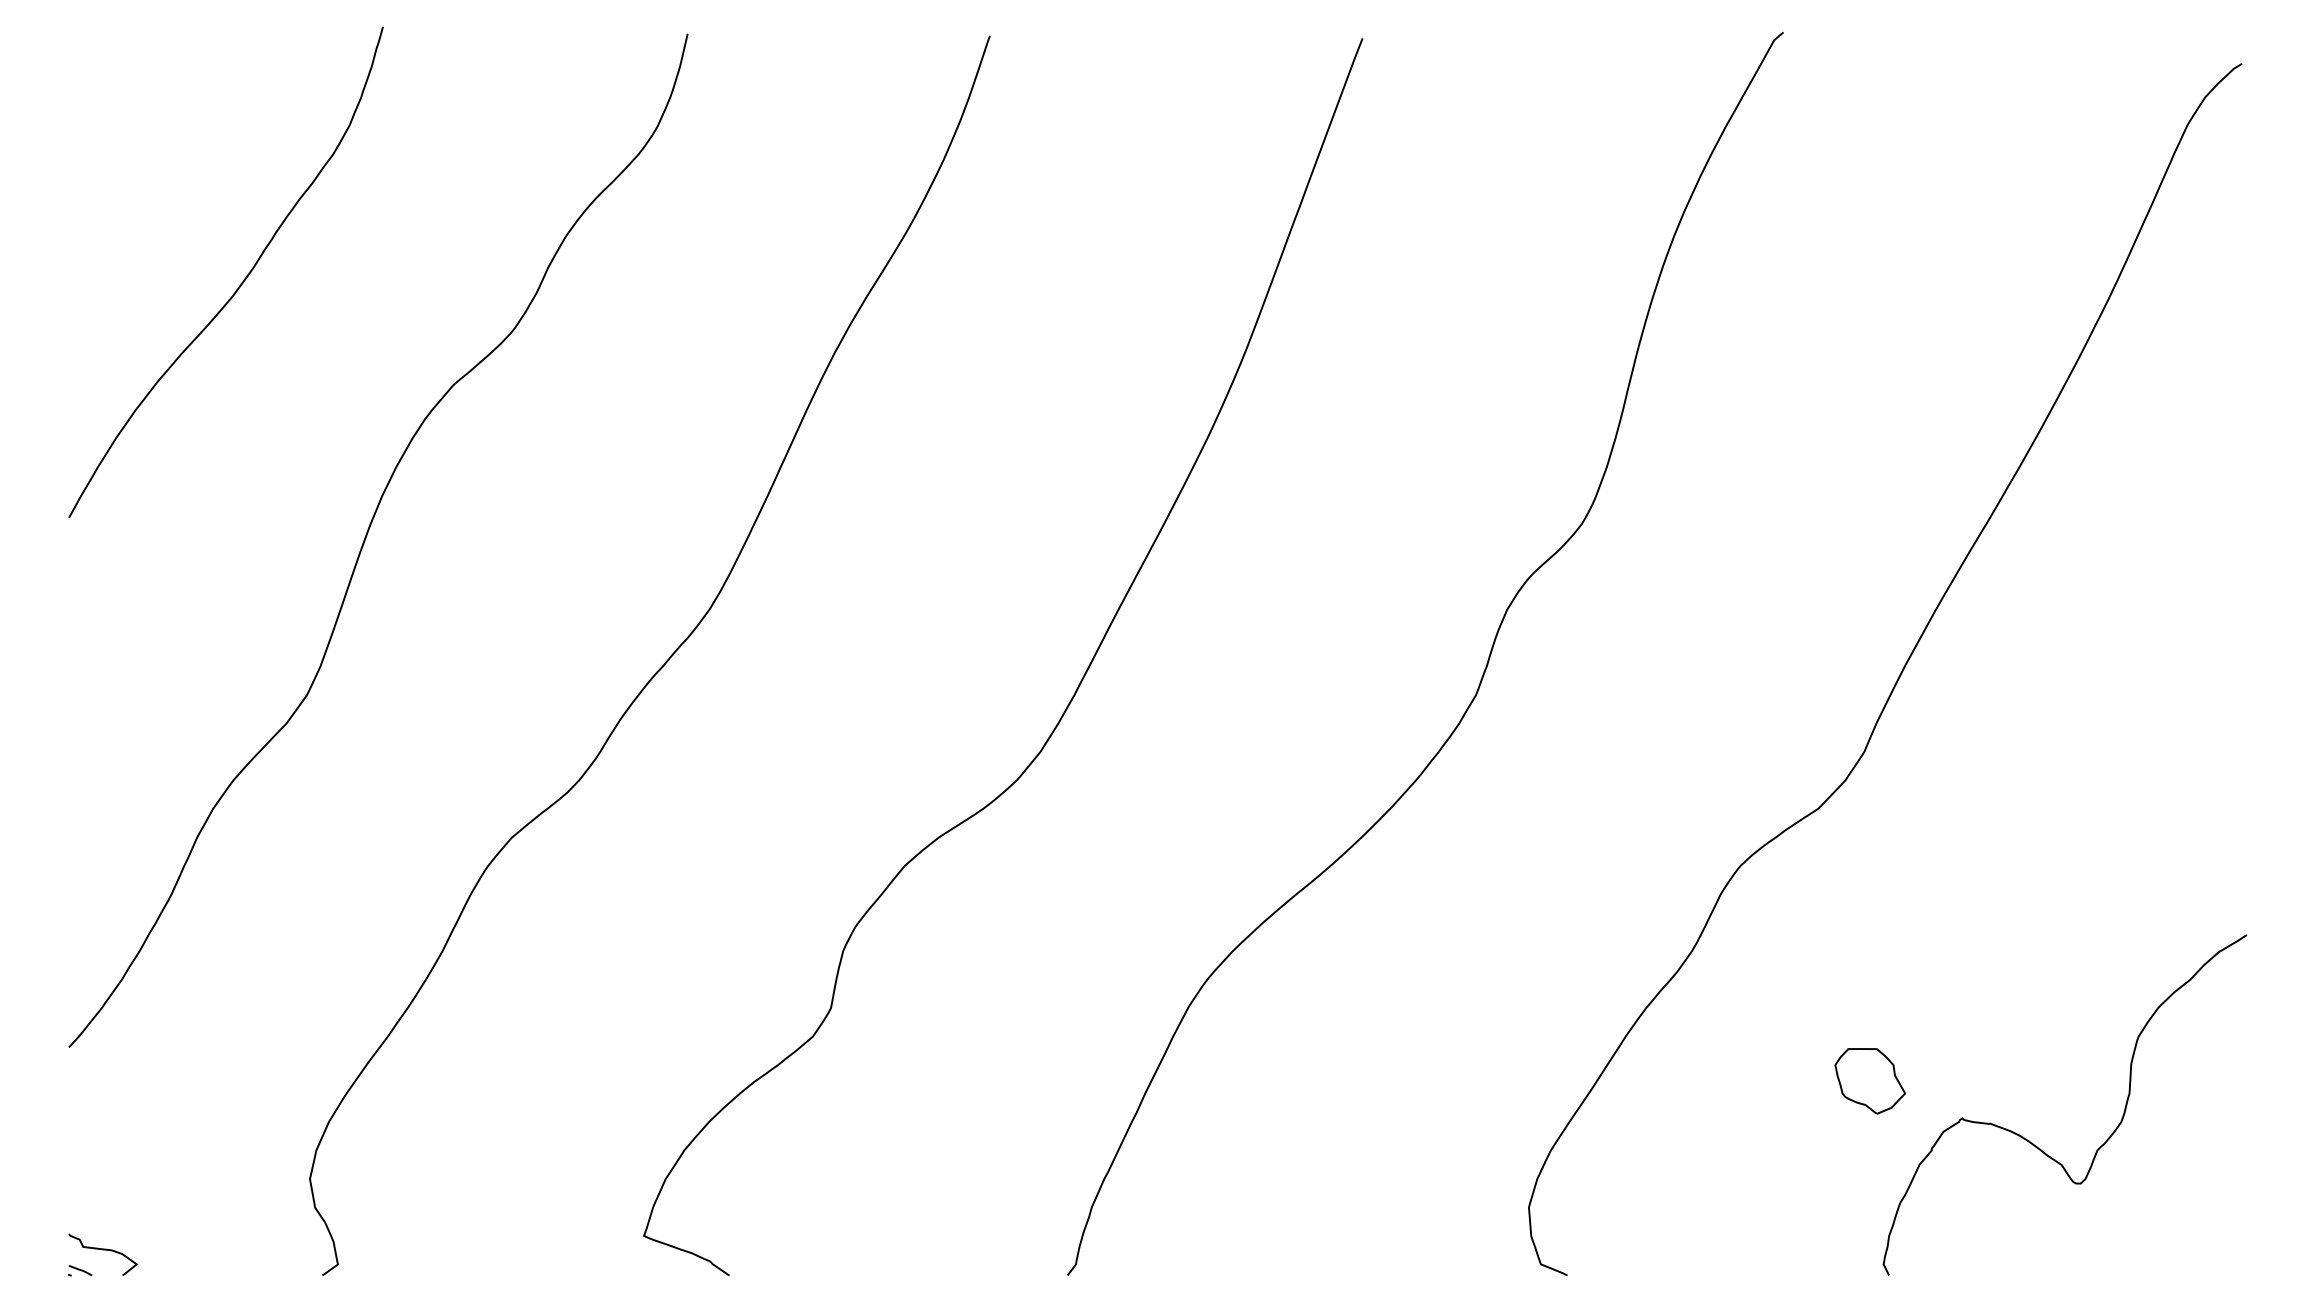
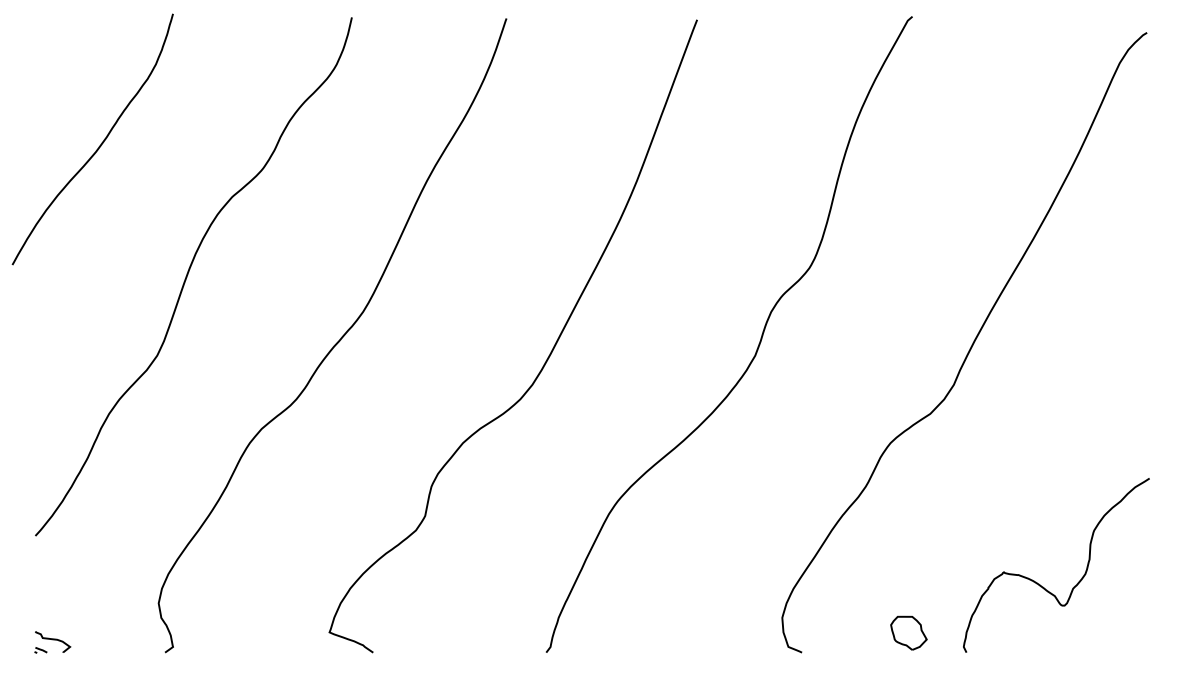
curve: (239, 284) -> (99, 145), moved
part: (1869, 1079) -> (908, 632), moved

